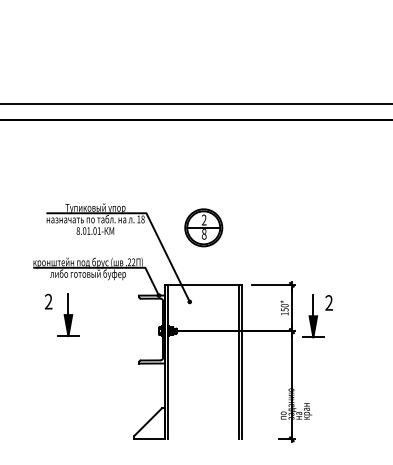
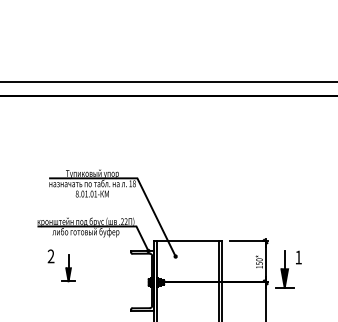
part: (203, 227) -> (187, 190), removed
text: (328, 302) -> (298, 257), 2 -> 1
part: (68, 315) -> (68, 268), size x0.7

